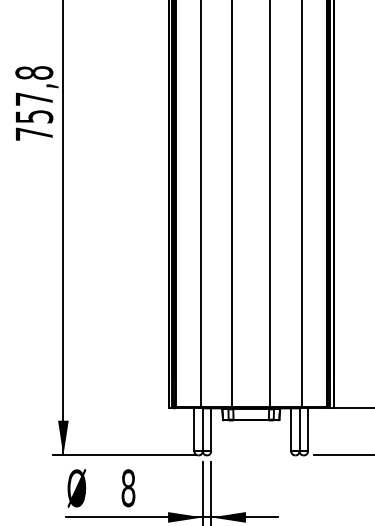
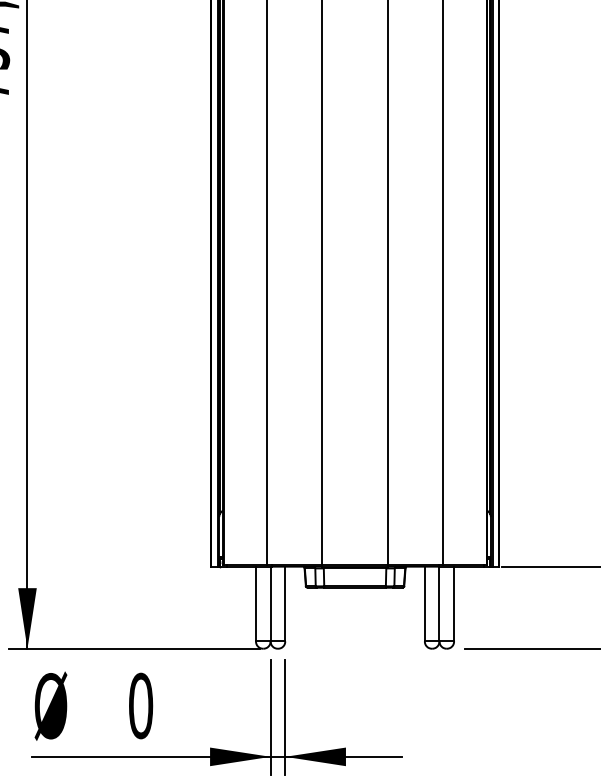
text: (128, 487) -> (141, 704), 8 -> 0

